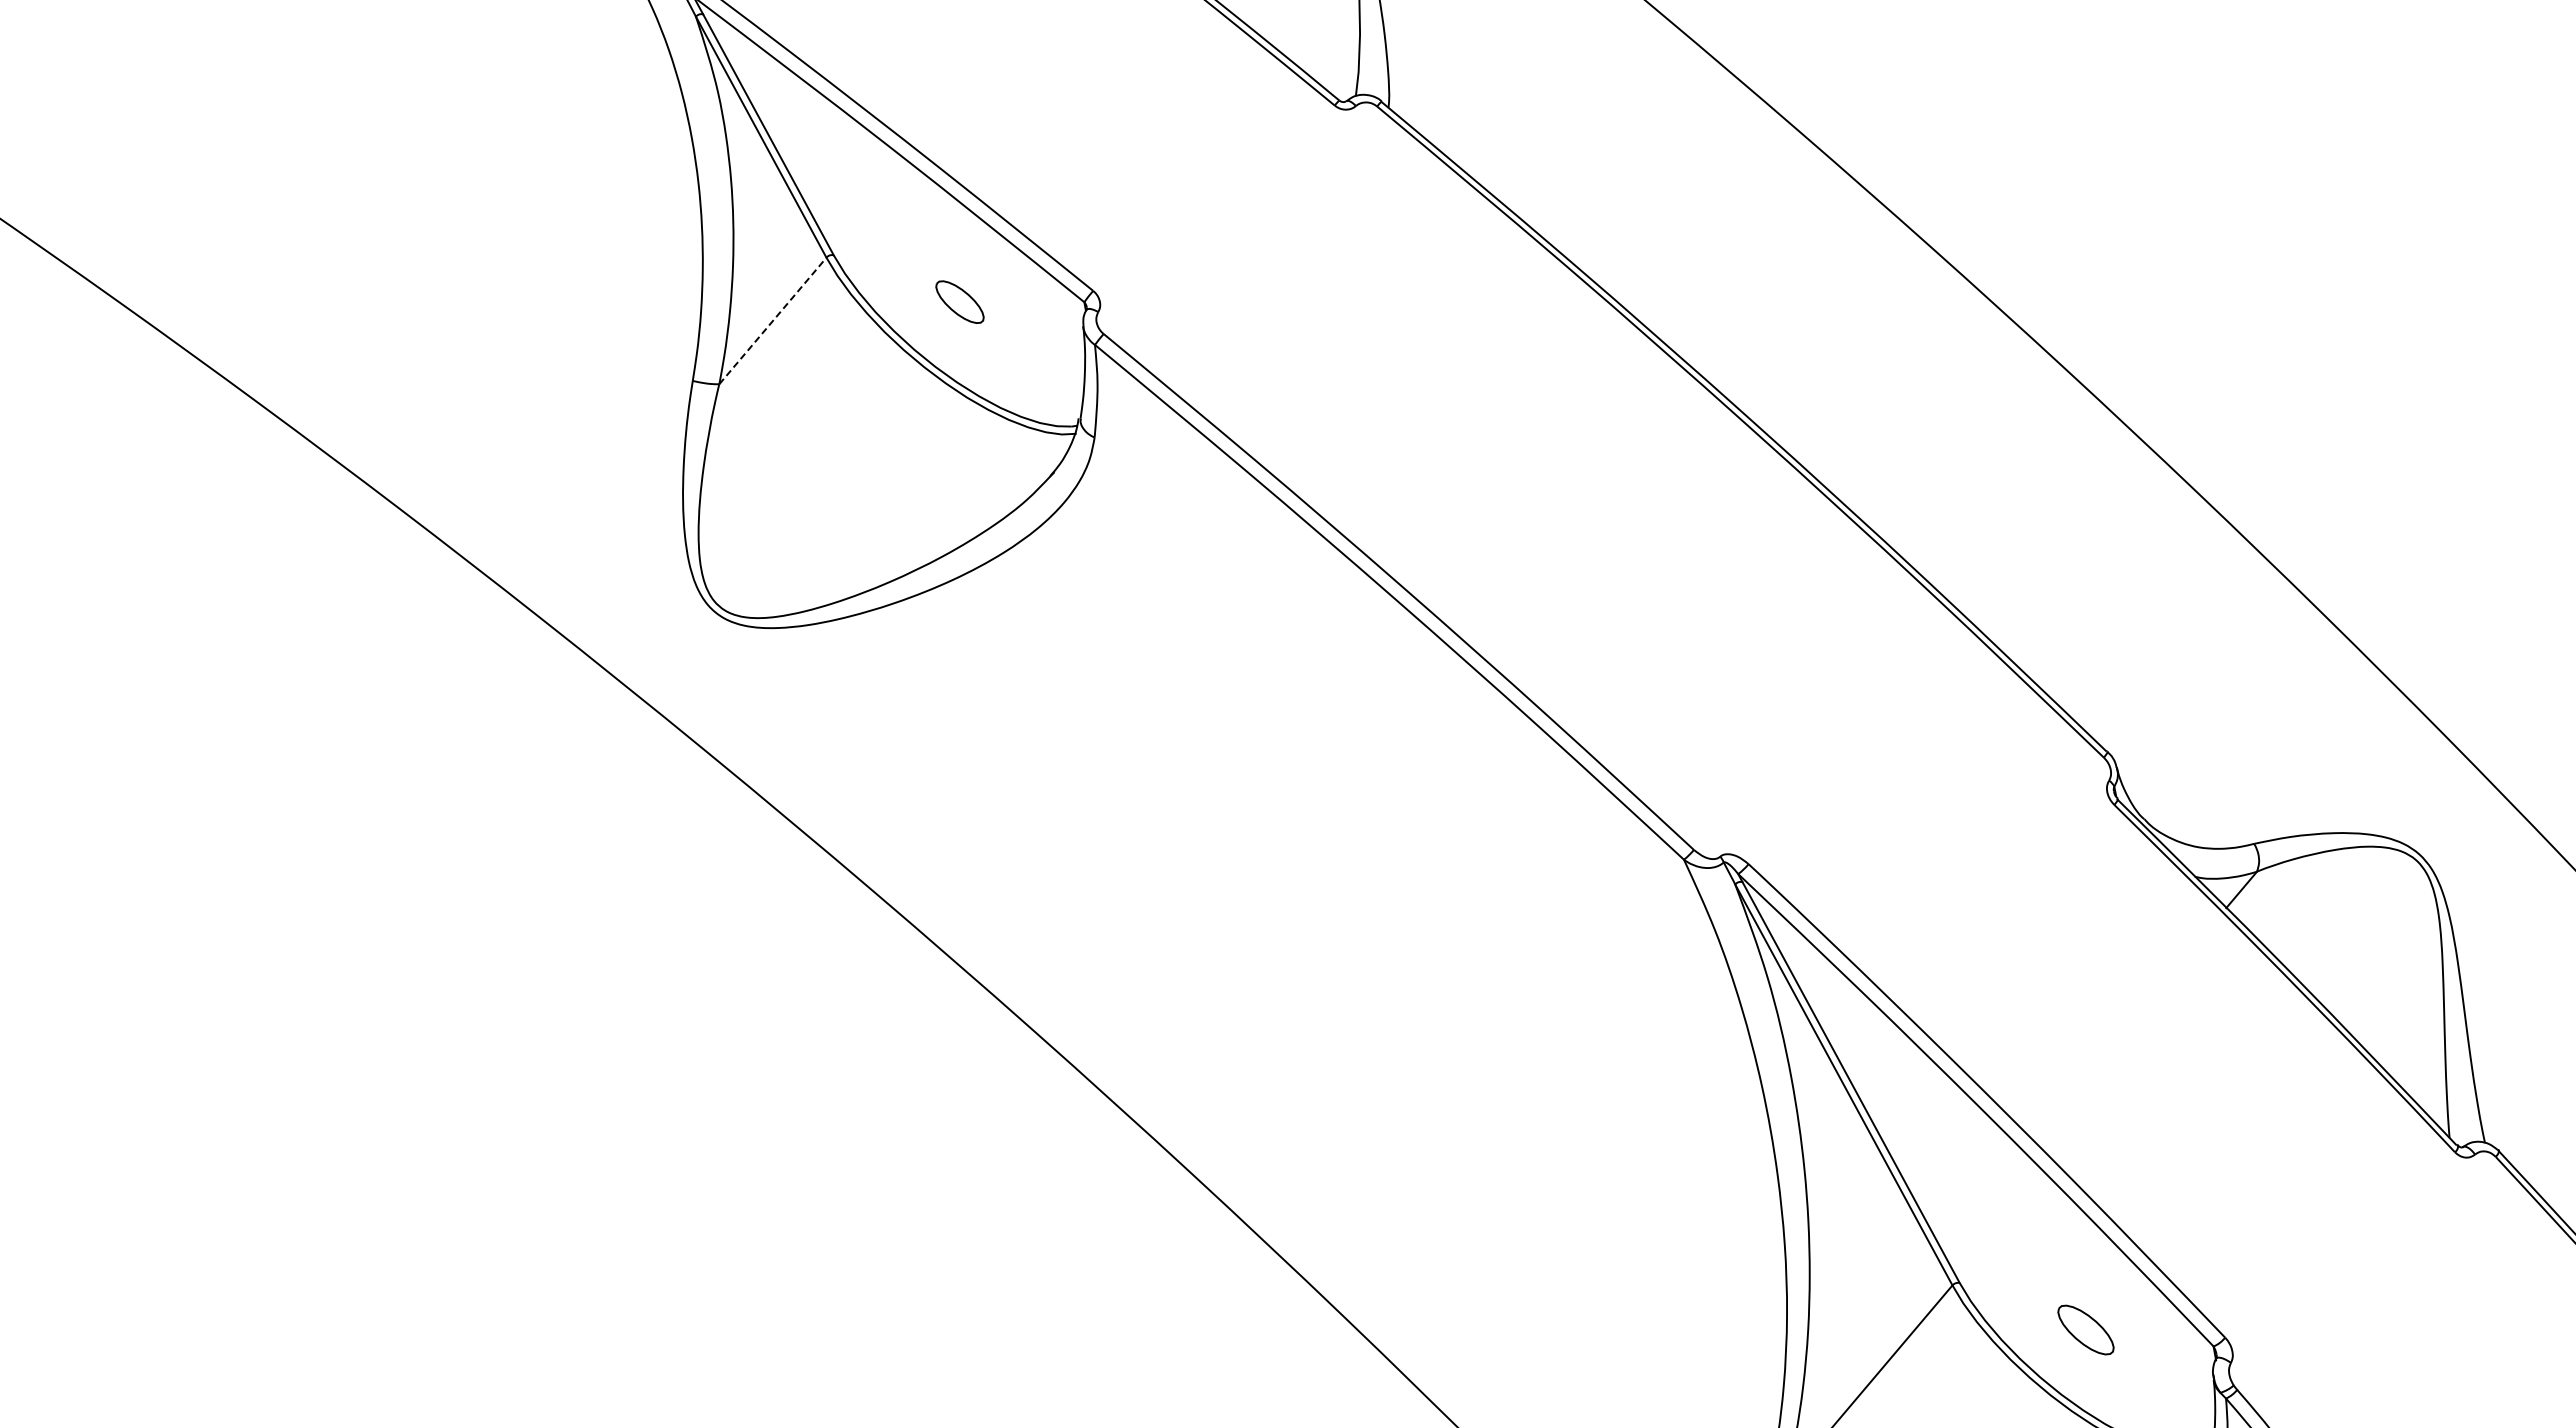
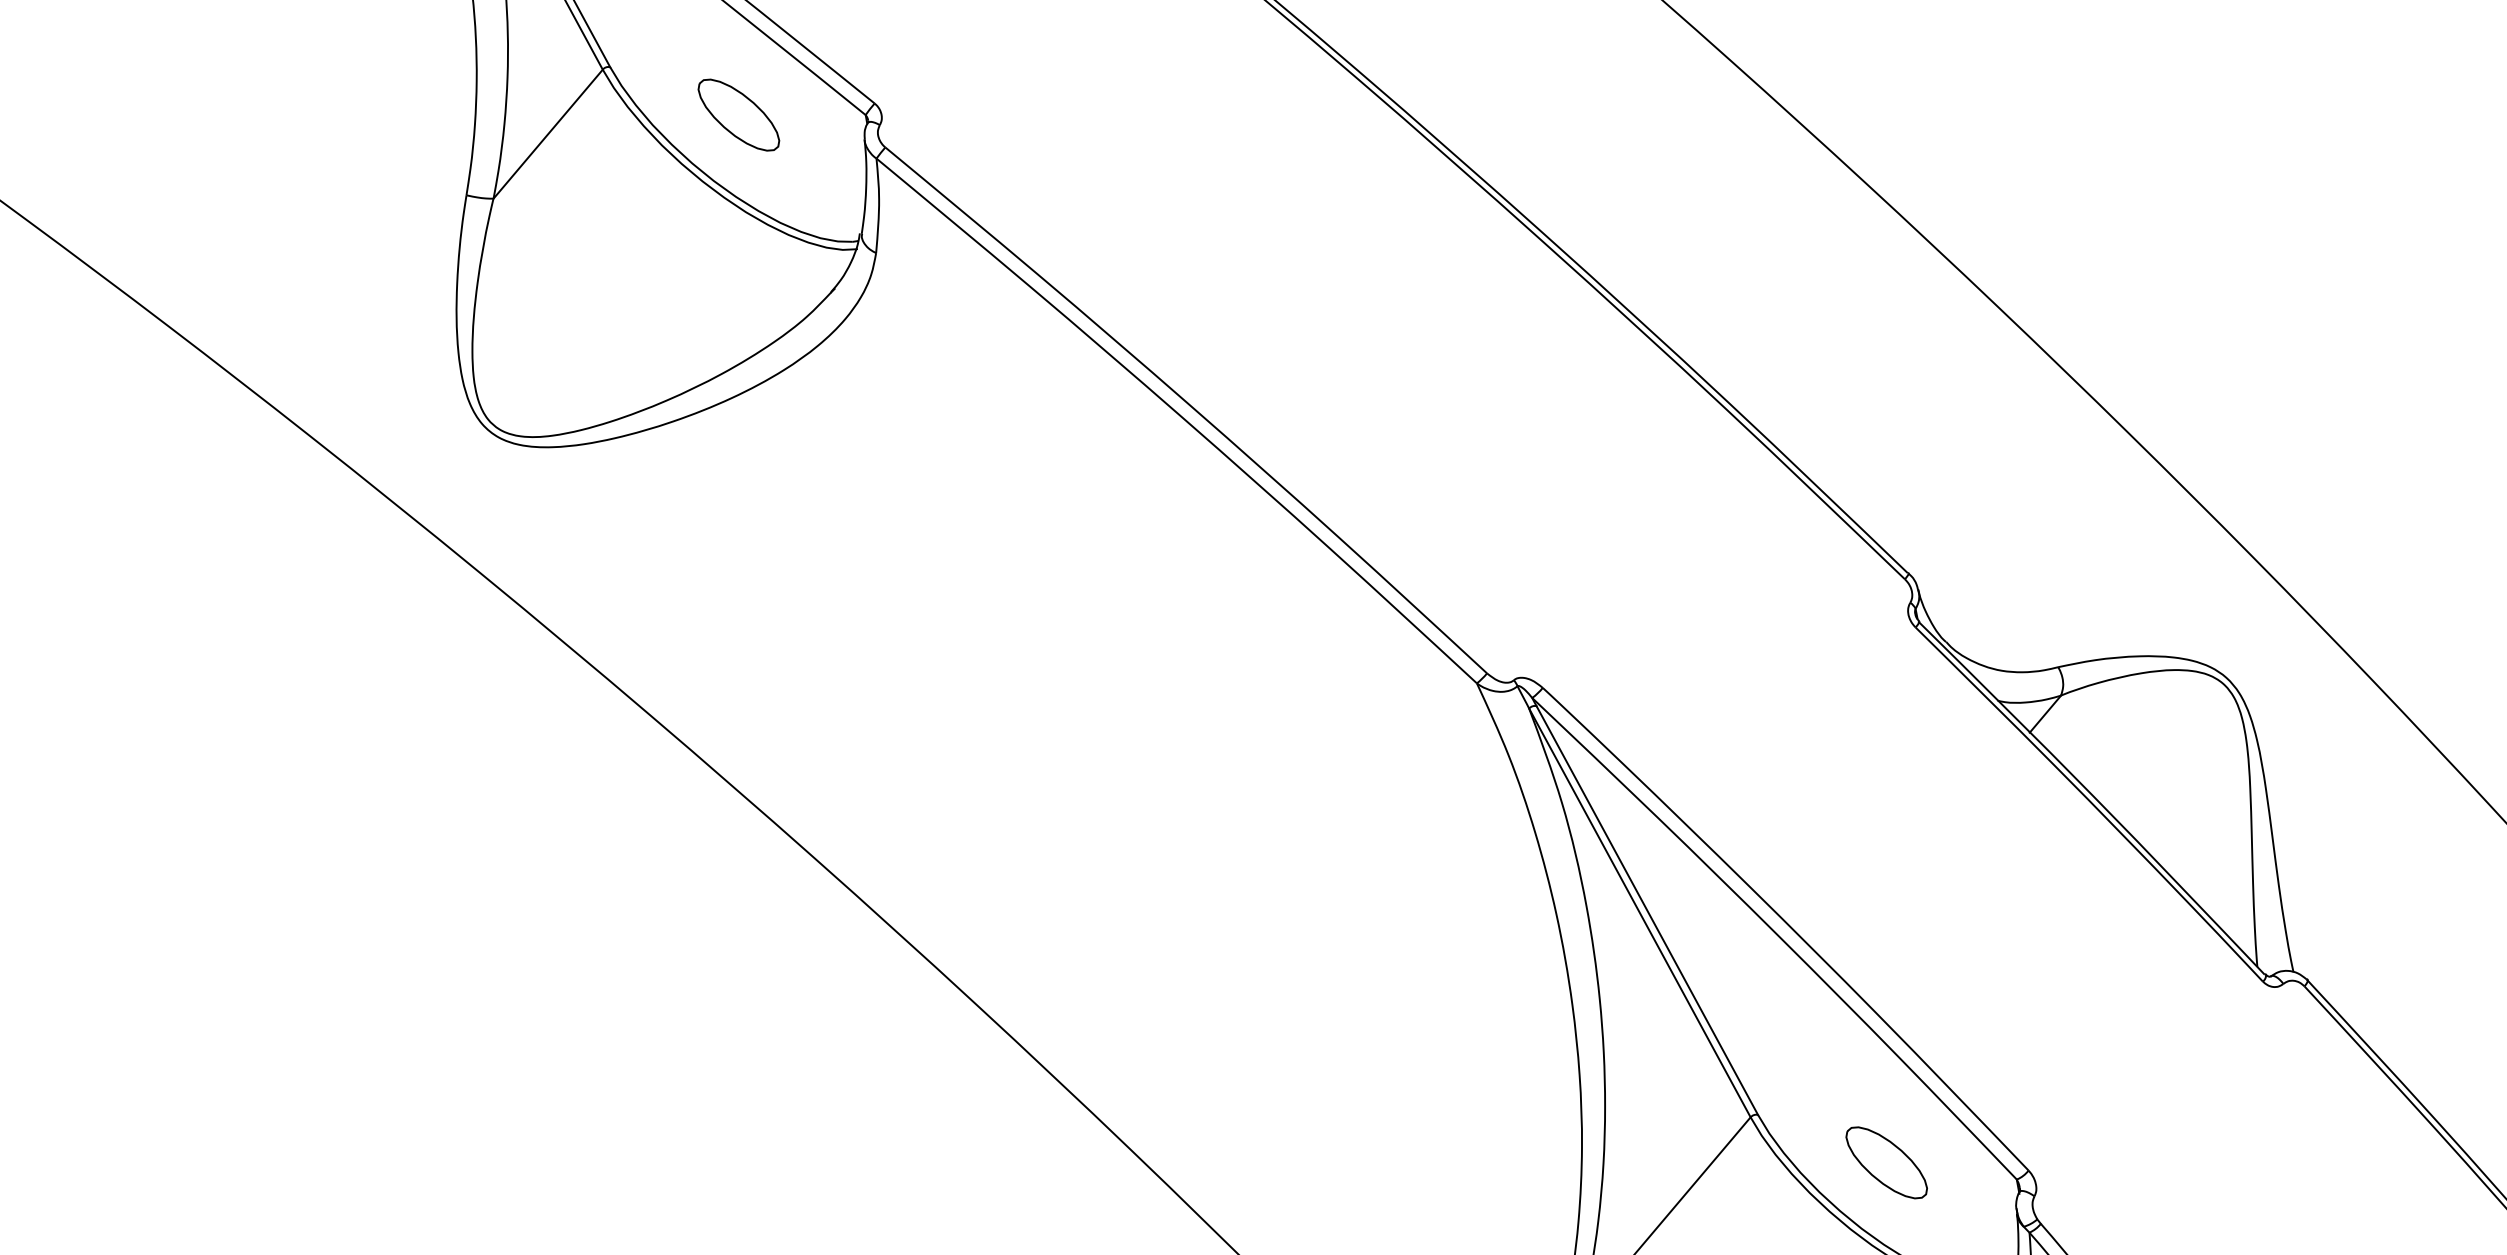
part: (959, 301) -> (738, 114), size x1.67
line: (772, 320) -> (547, 133), dashed -> solid
part: (2085, 1329) -> (1886, 1162), size x1.43

